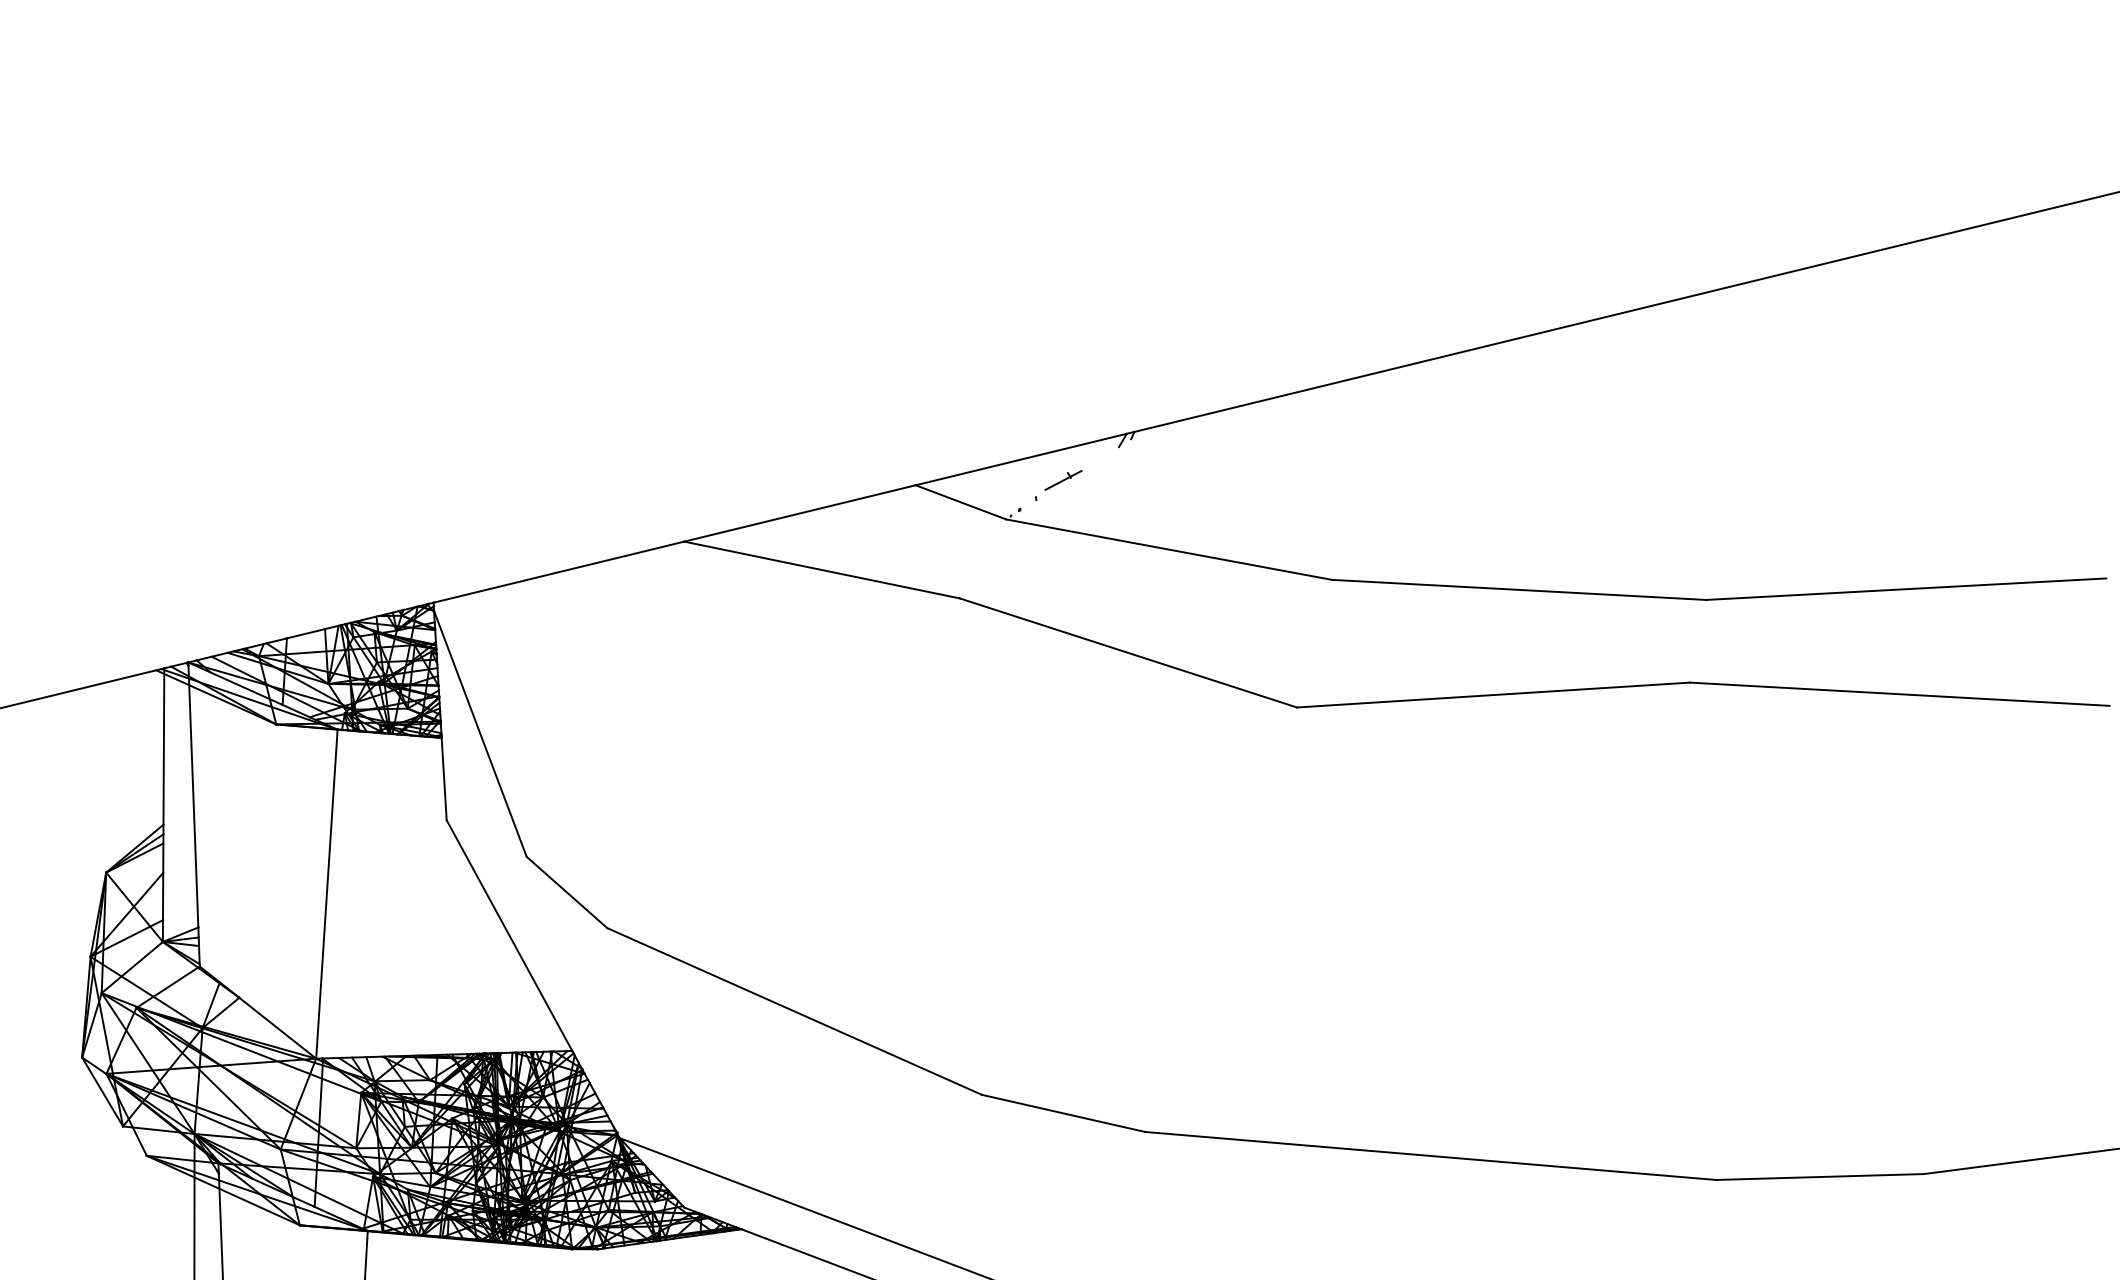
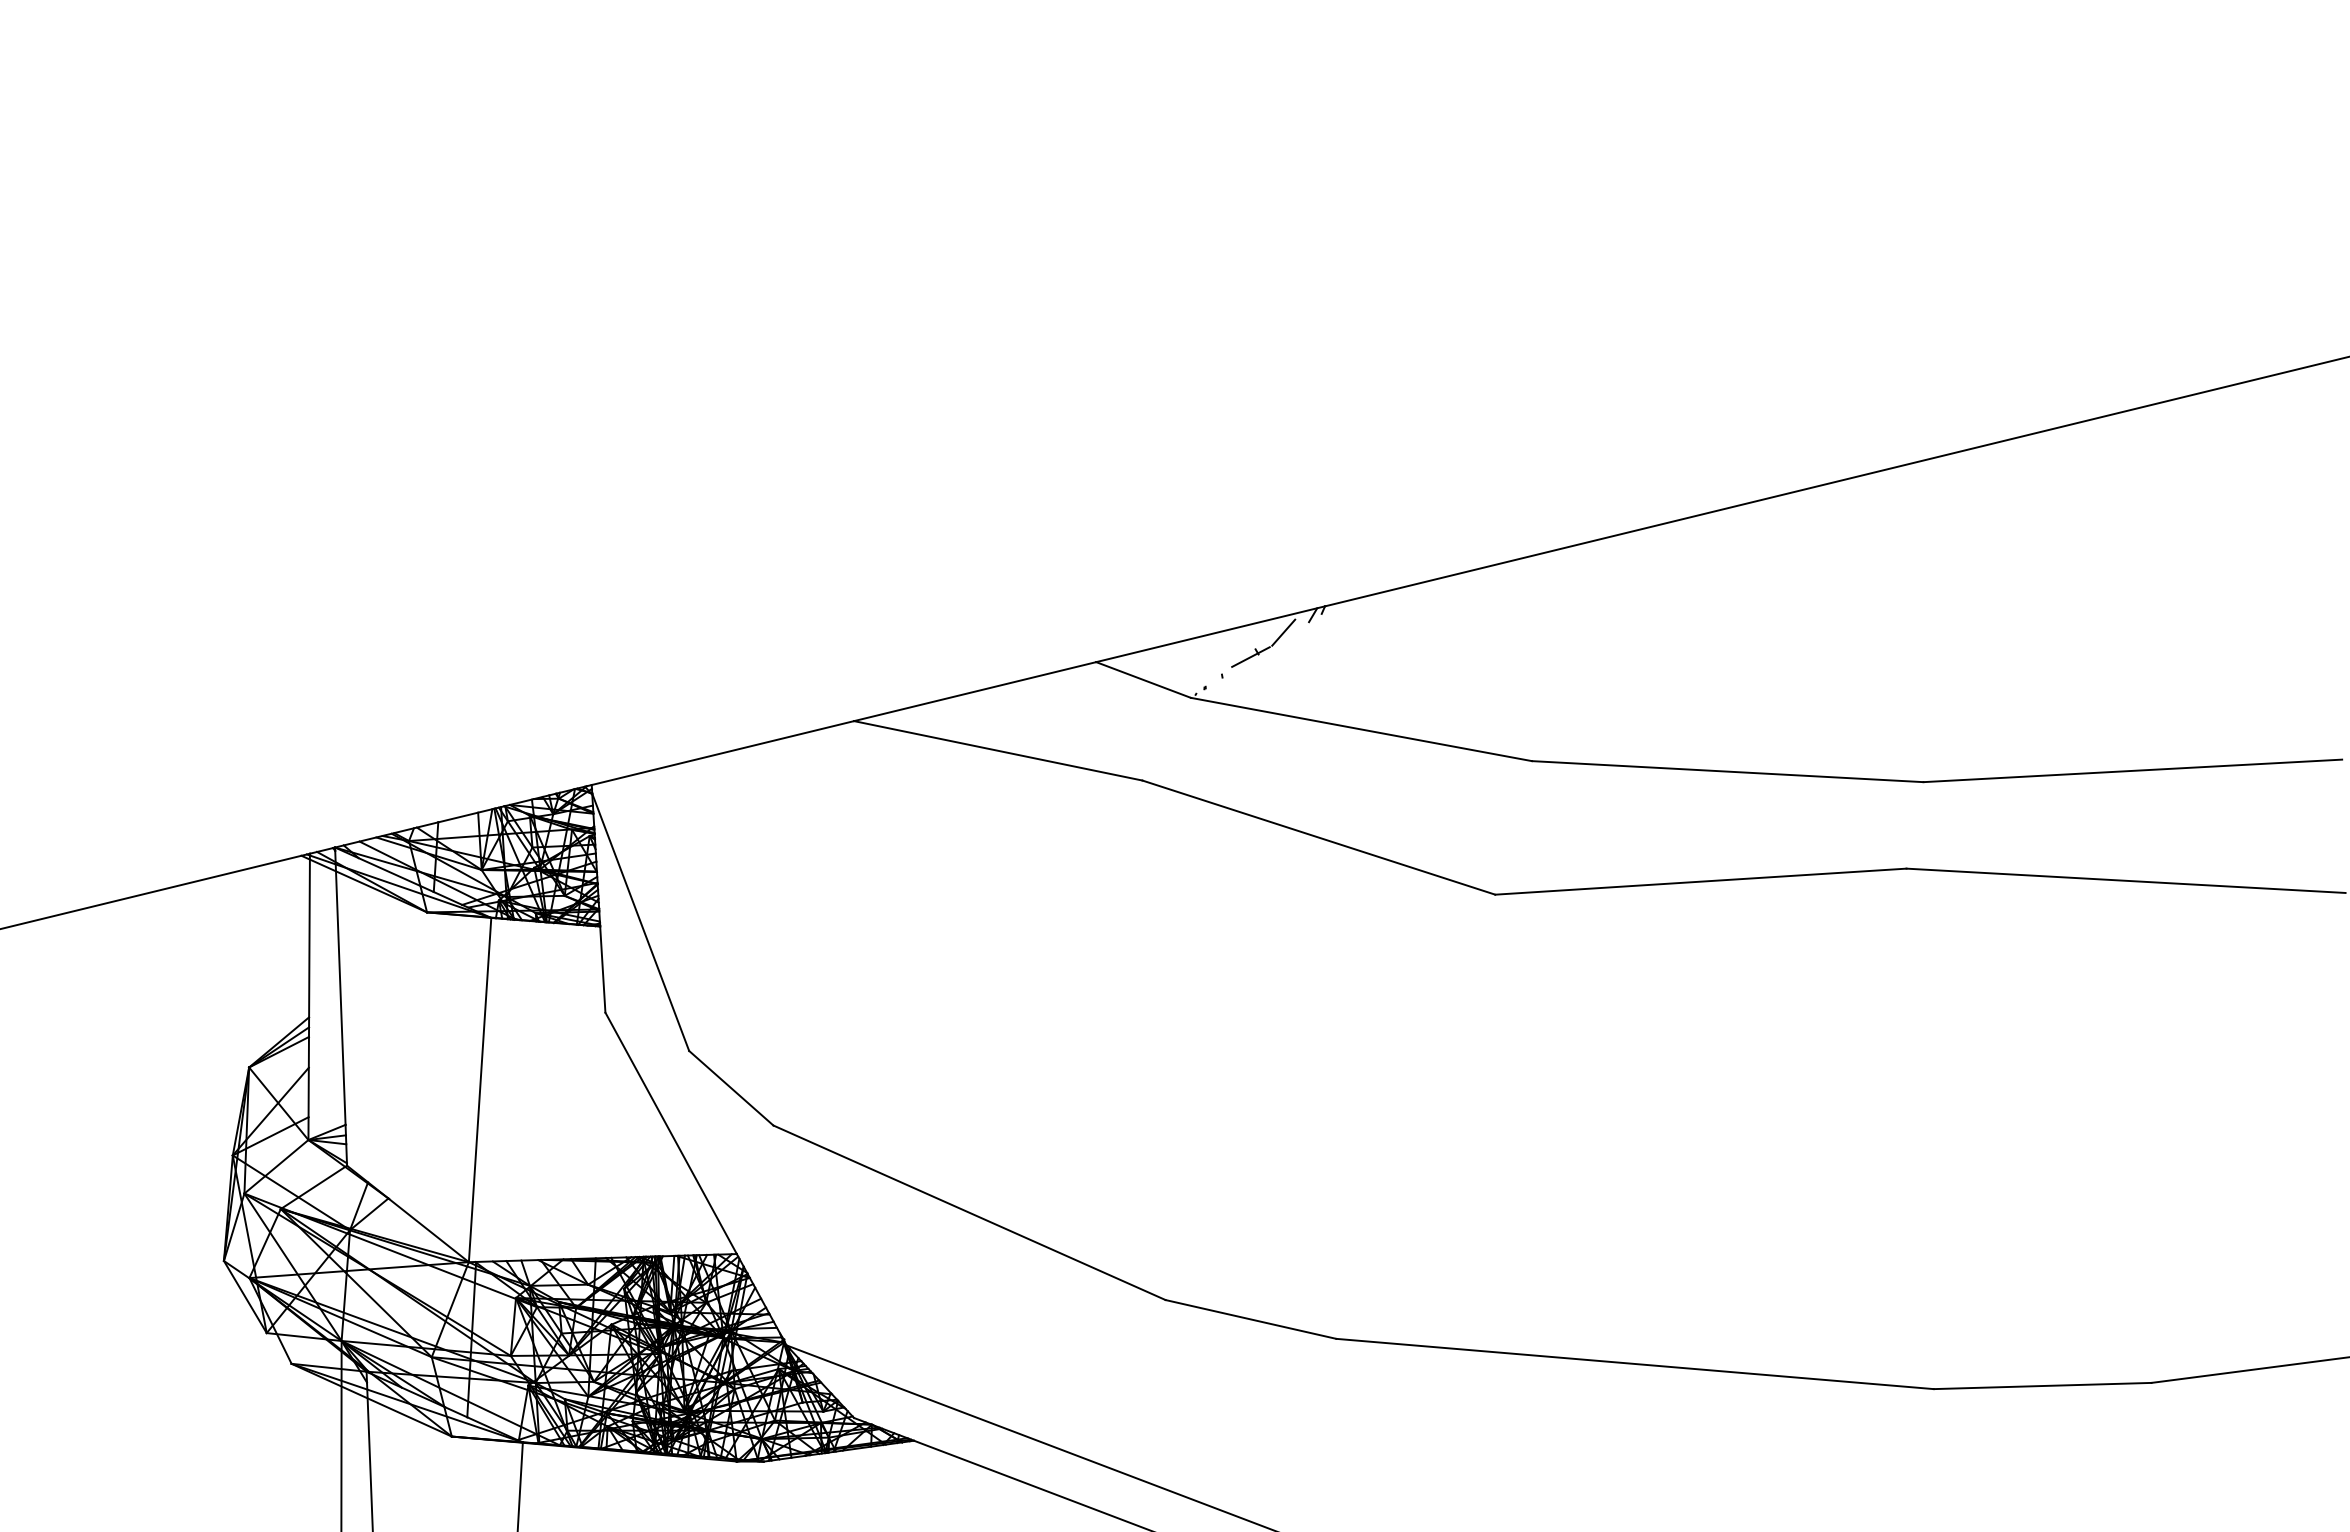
line: (1094, 456) -> (1283, 632), added

